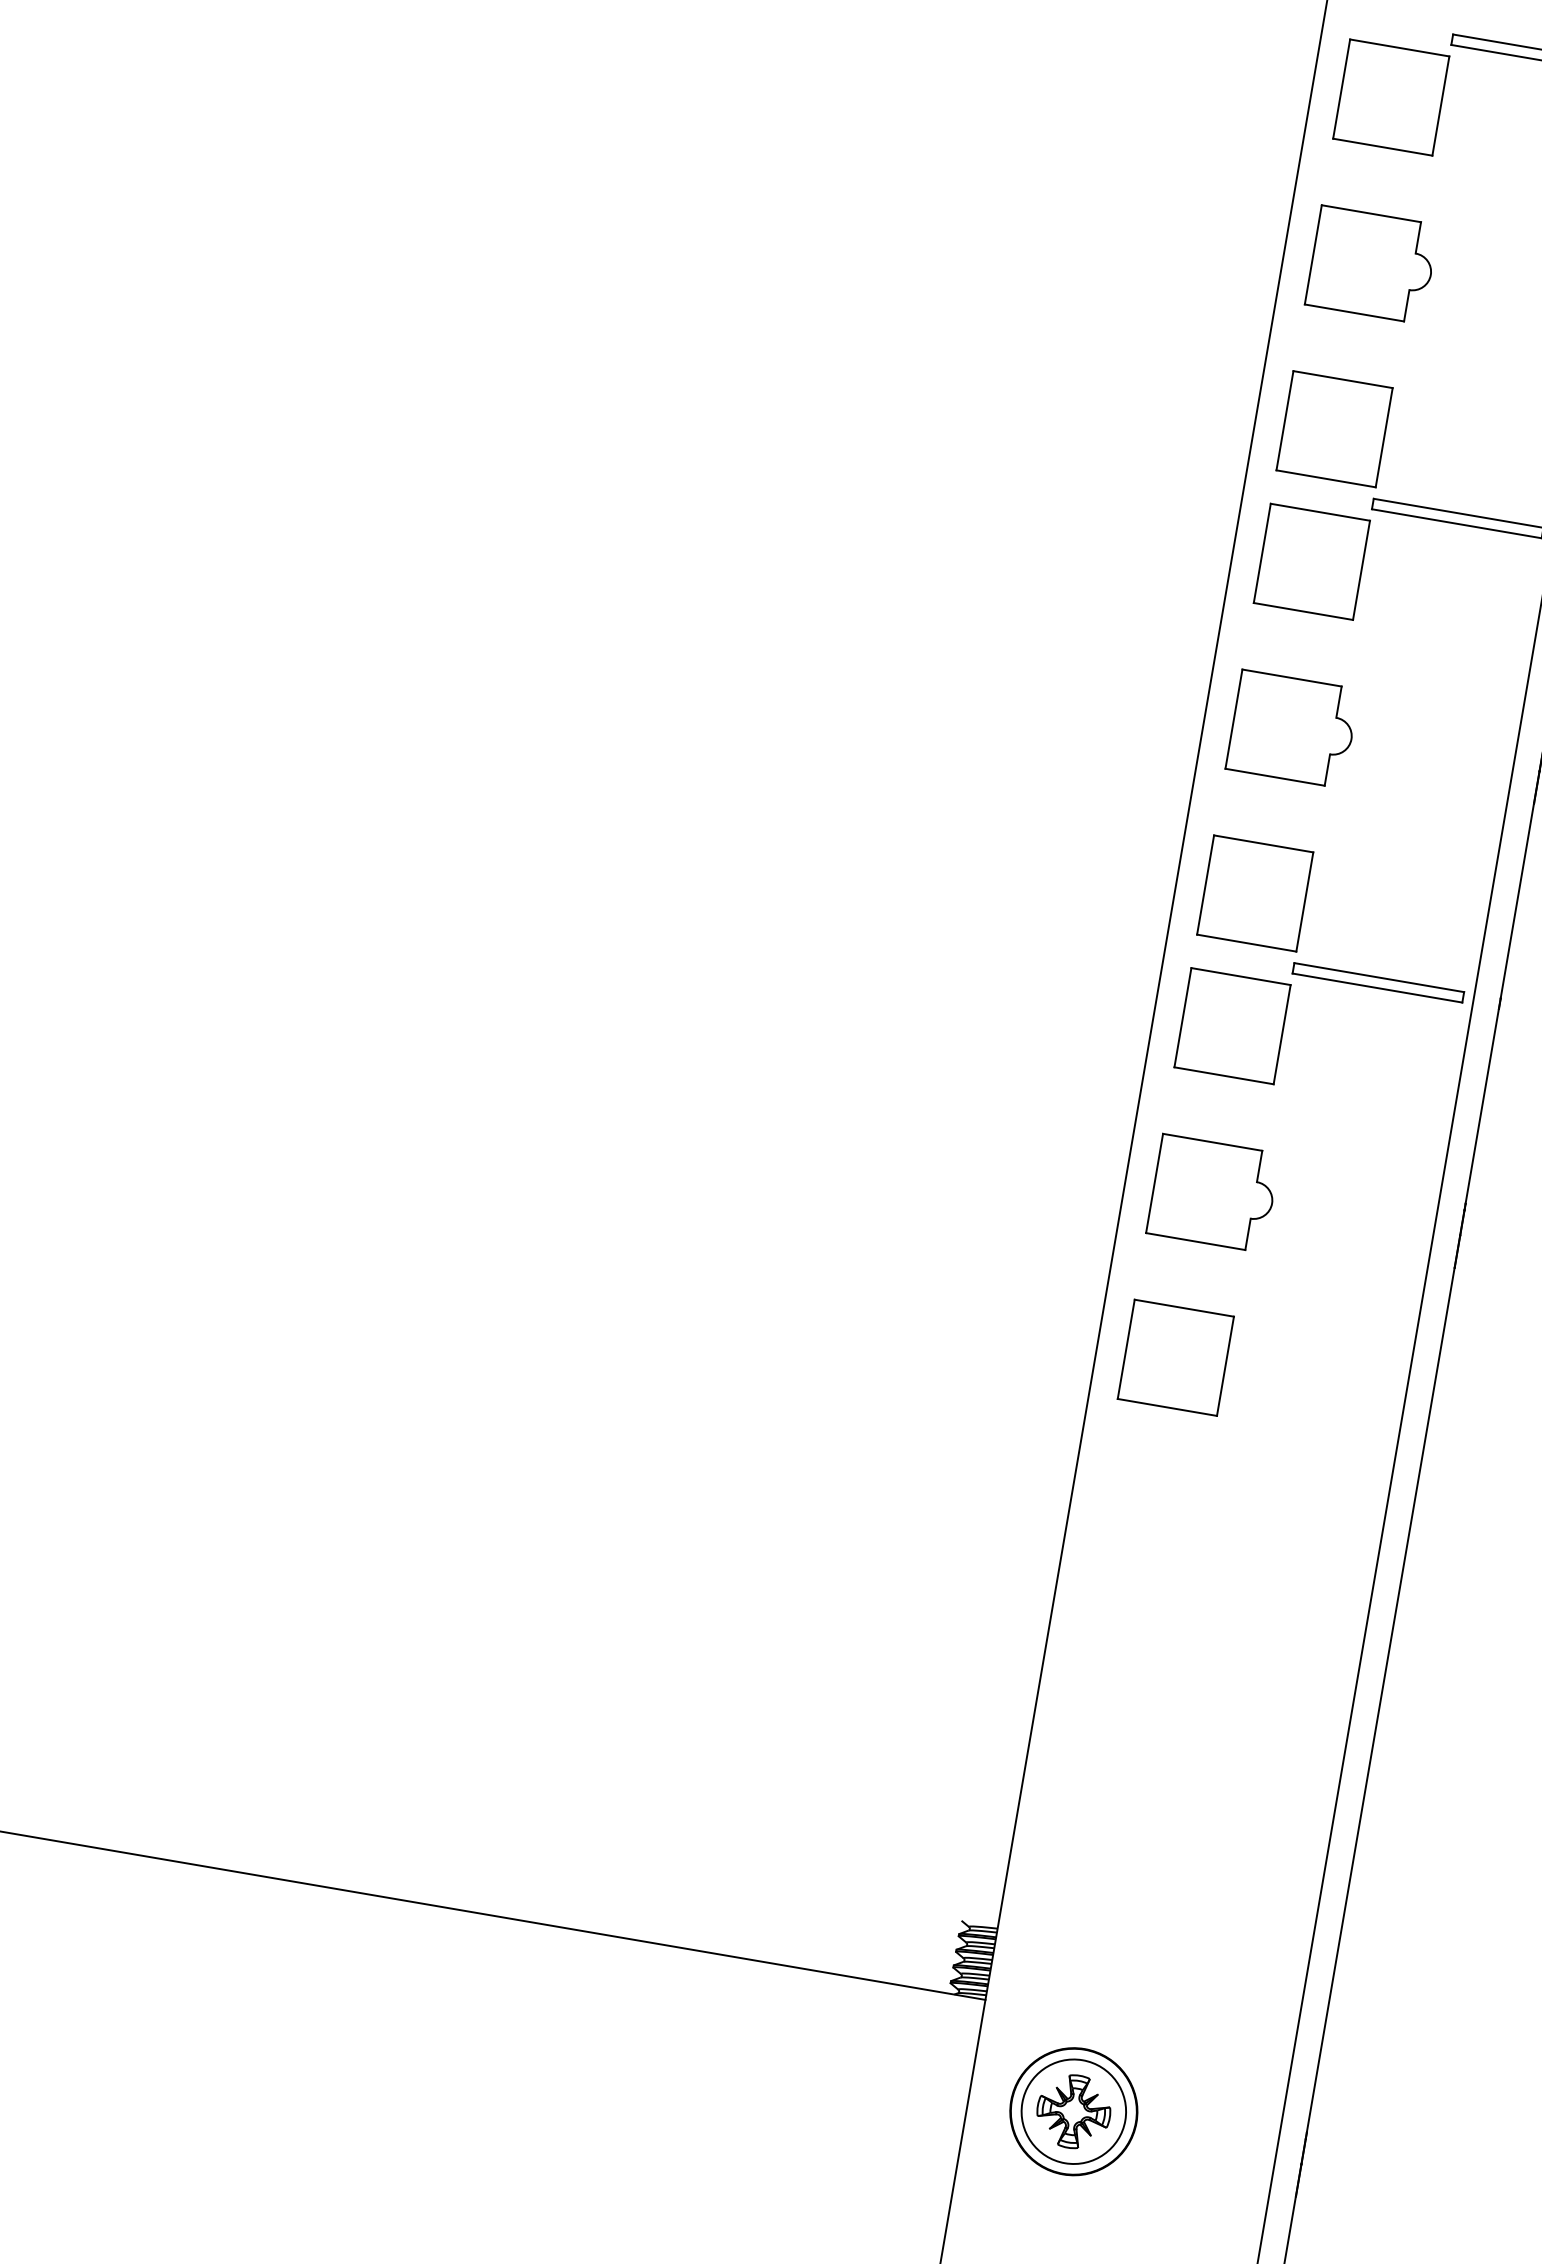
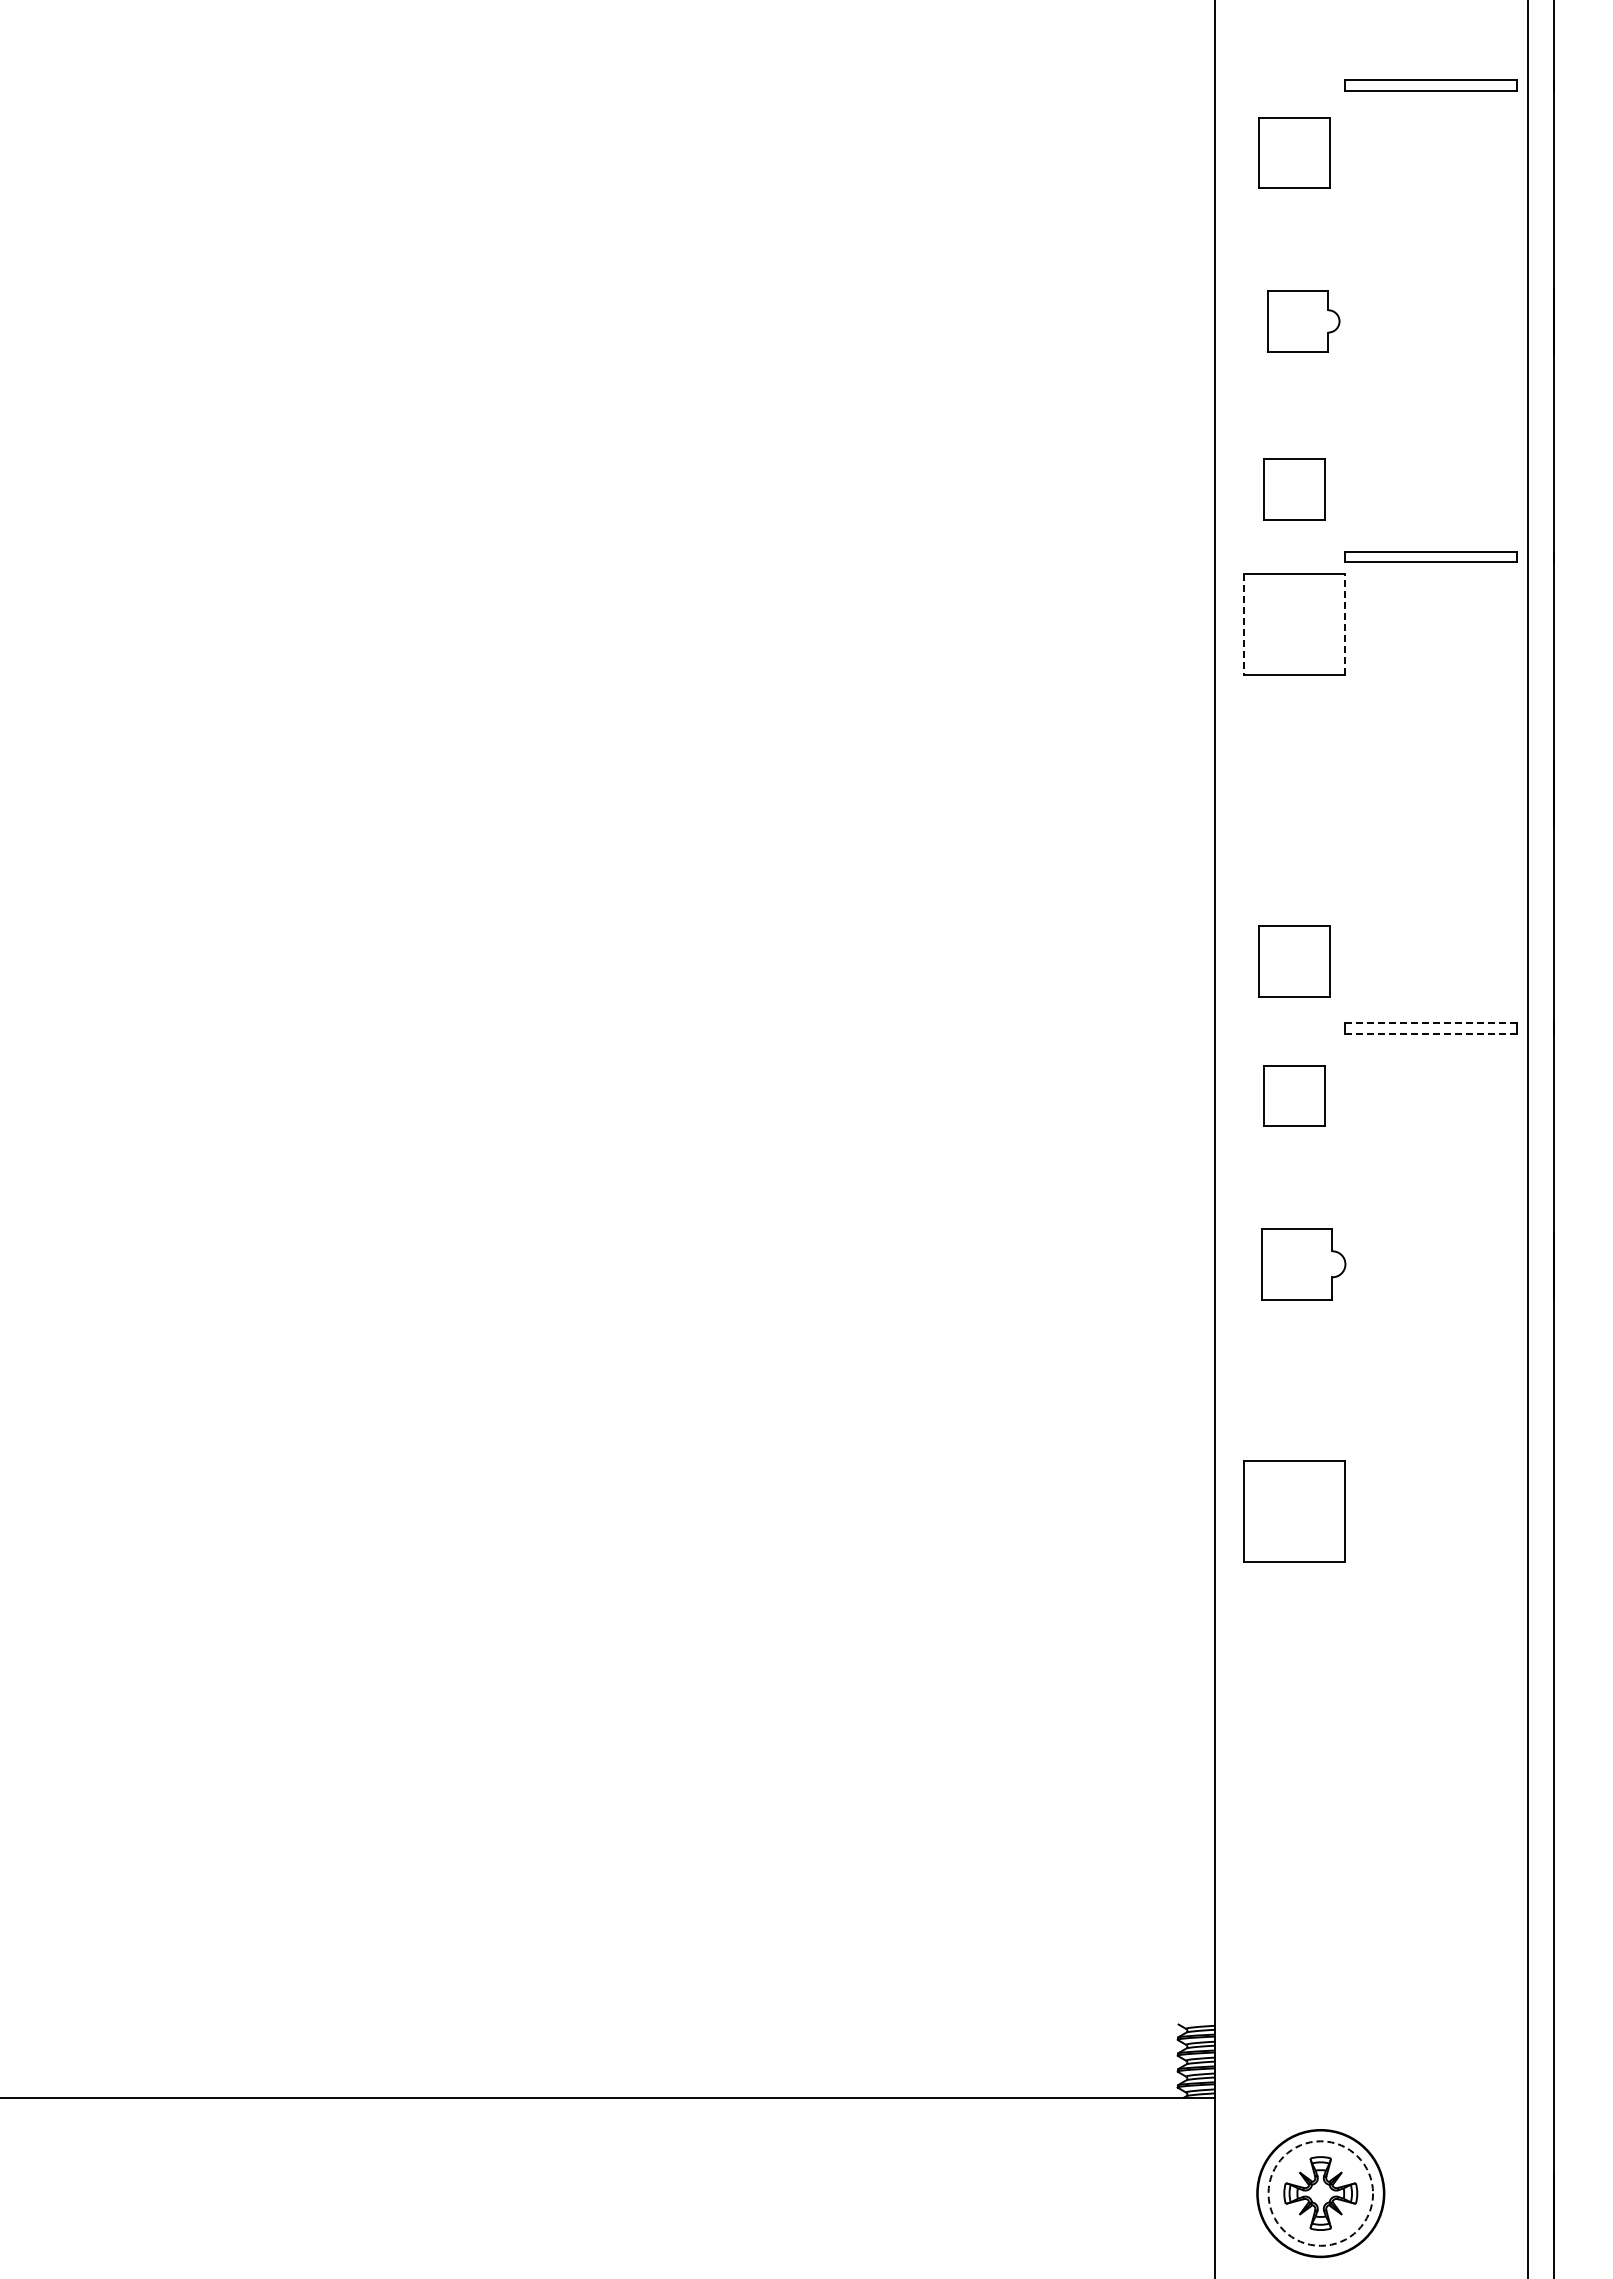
part: (1391, 97) -> (1294, 152), size x0.7
part: (1371, 265) -> (1303, 321), size x0.6
part: (1334, 428) -> (1294, 489), size x0.6
line: (1261, 554) -> (1243, 625), solid -> dashed
line: (1361, 570) -> (1344, 624), solid -> dashed
part: (1292, 728) -> (1303, 792), removed
part: (1255, 893) -> (1294, 961), size x0.7
line: (1378, 977) -> (1430, 1023), solid -> dashed
line: (1378, 987) -> (1431, 1033), solid -> dashed
part: (1232, 1025) -> (1294, 1095), size x0.6
part: (1213, 1193) -> (1303, 1264), size x0.7
part: (1176, 1357) -> (1294, 1511), moved
circle: (1073, 2111) -> (1320, 2193), solid -> dashed

